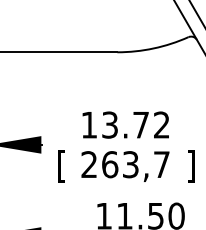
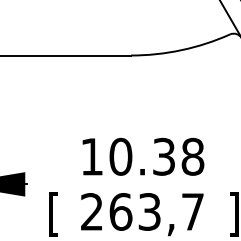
text: (135, 124) -> (156, 156), 13.72 -> 10.38

